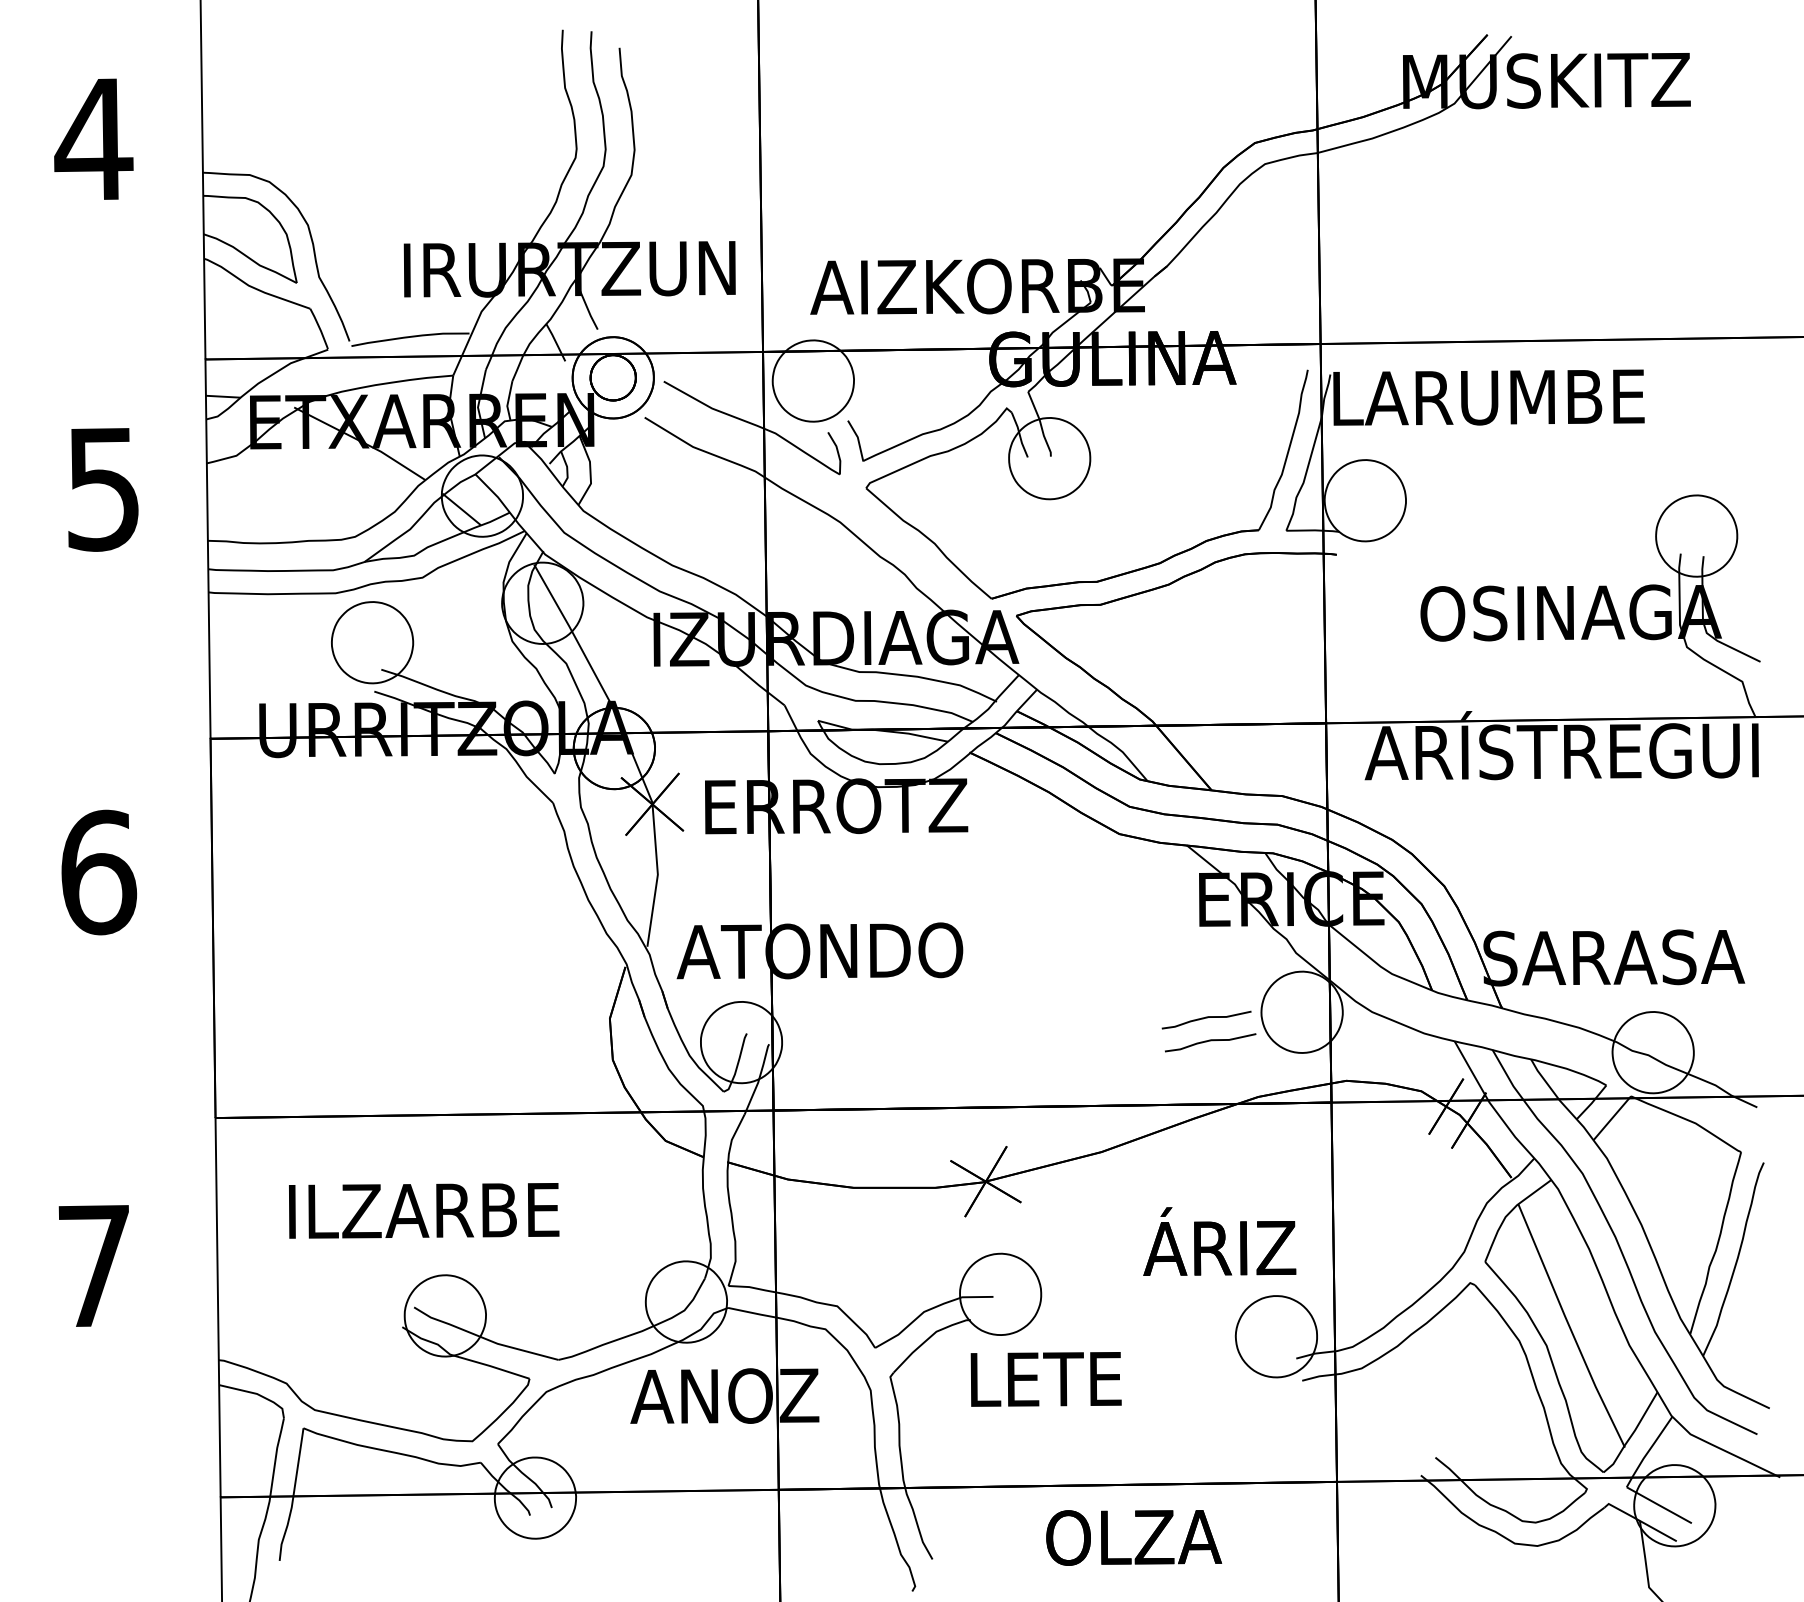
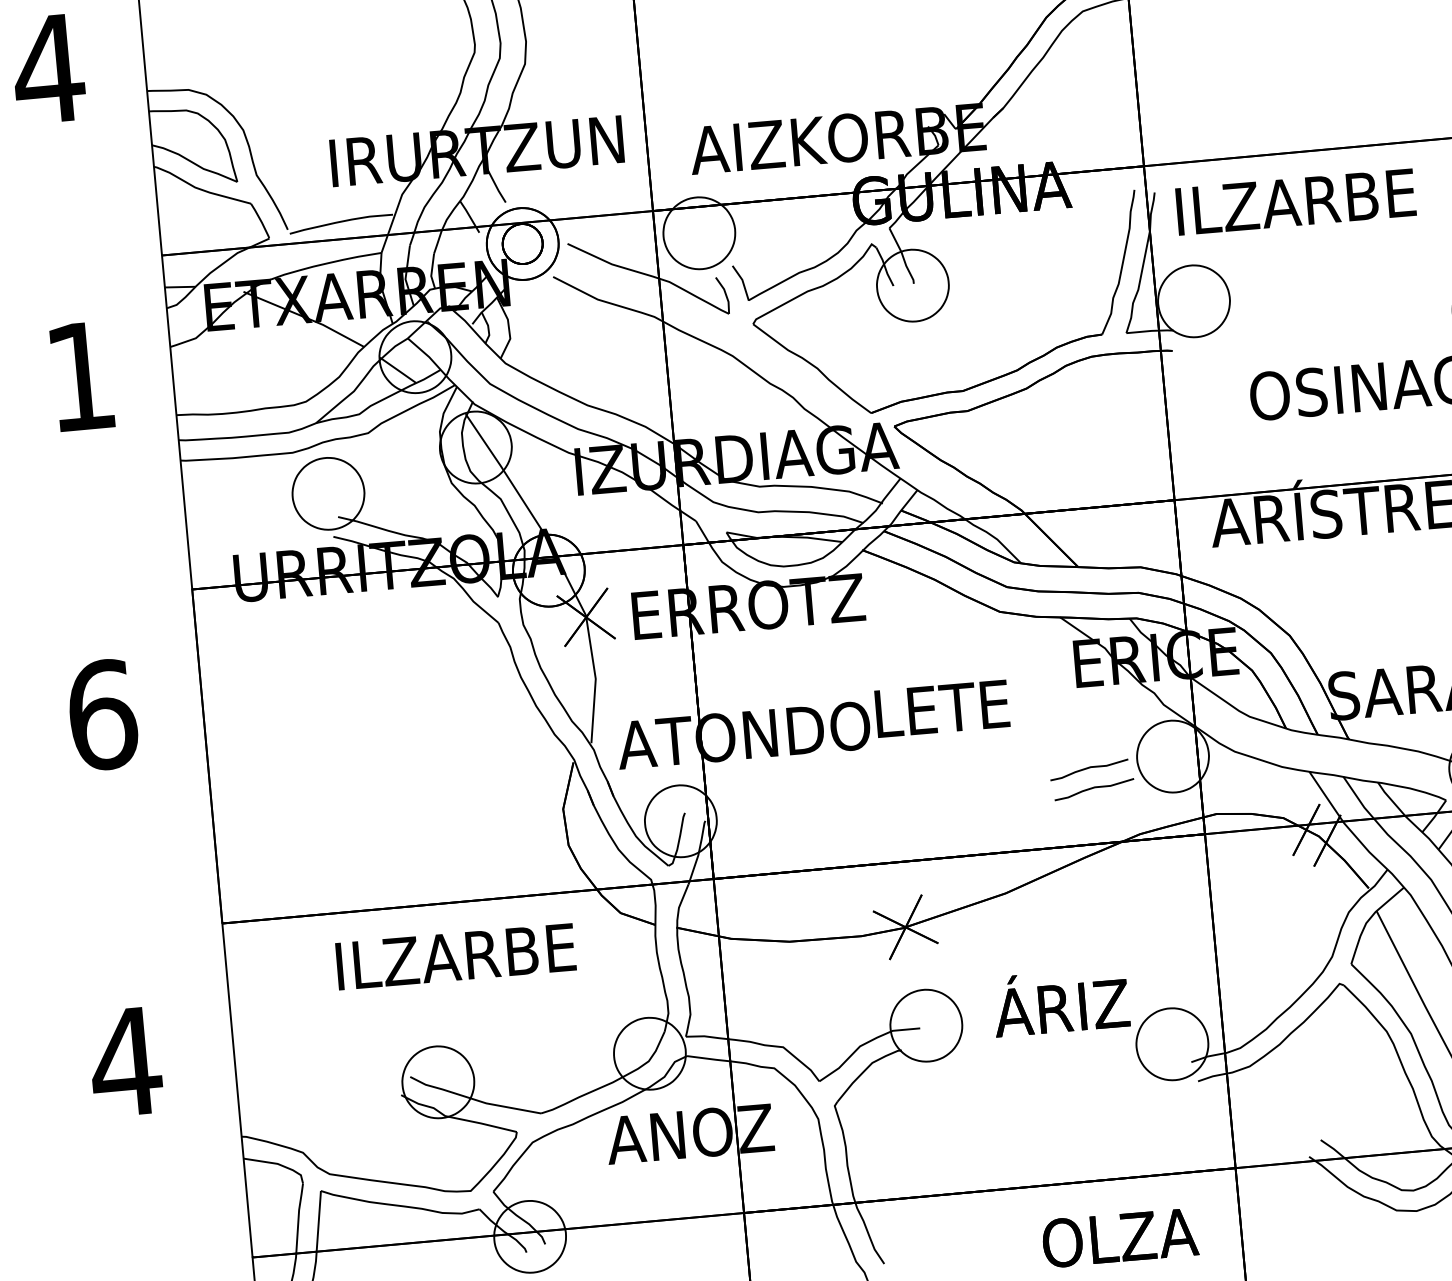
text: (1488, 397) -> (1295, 201), LARUMBE -> ILZARBE
text: (103, 489) -> (80, 377), 5 -> 1
text: (424, 1210) -> (456, 956), moved
text: (1219, 1241) -> (1060, 1002), moved
text: (94, 1265) -> (125, 1061), 7 -> 4
text: (1045, 1379) -> (941, 708), moved
text: (1134, 1537) -> (1120, 1237), moved

